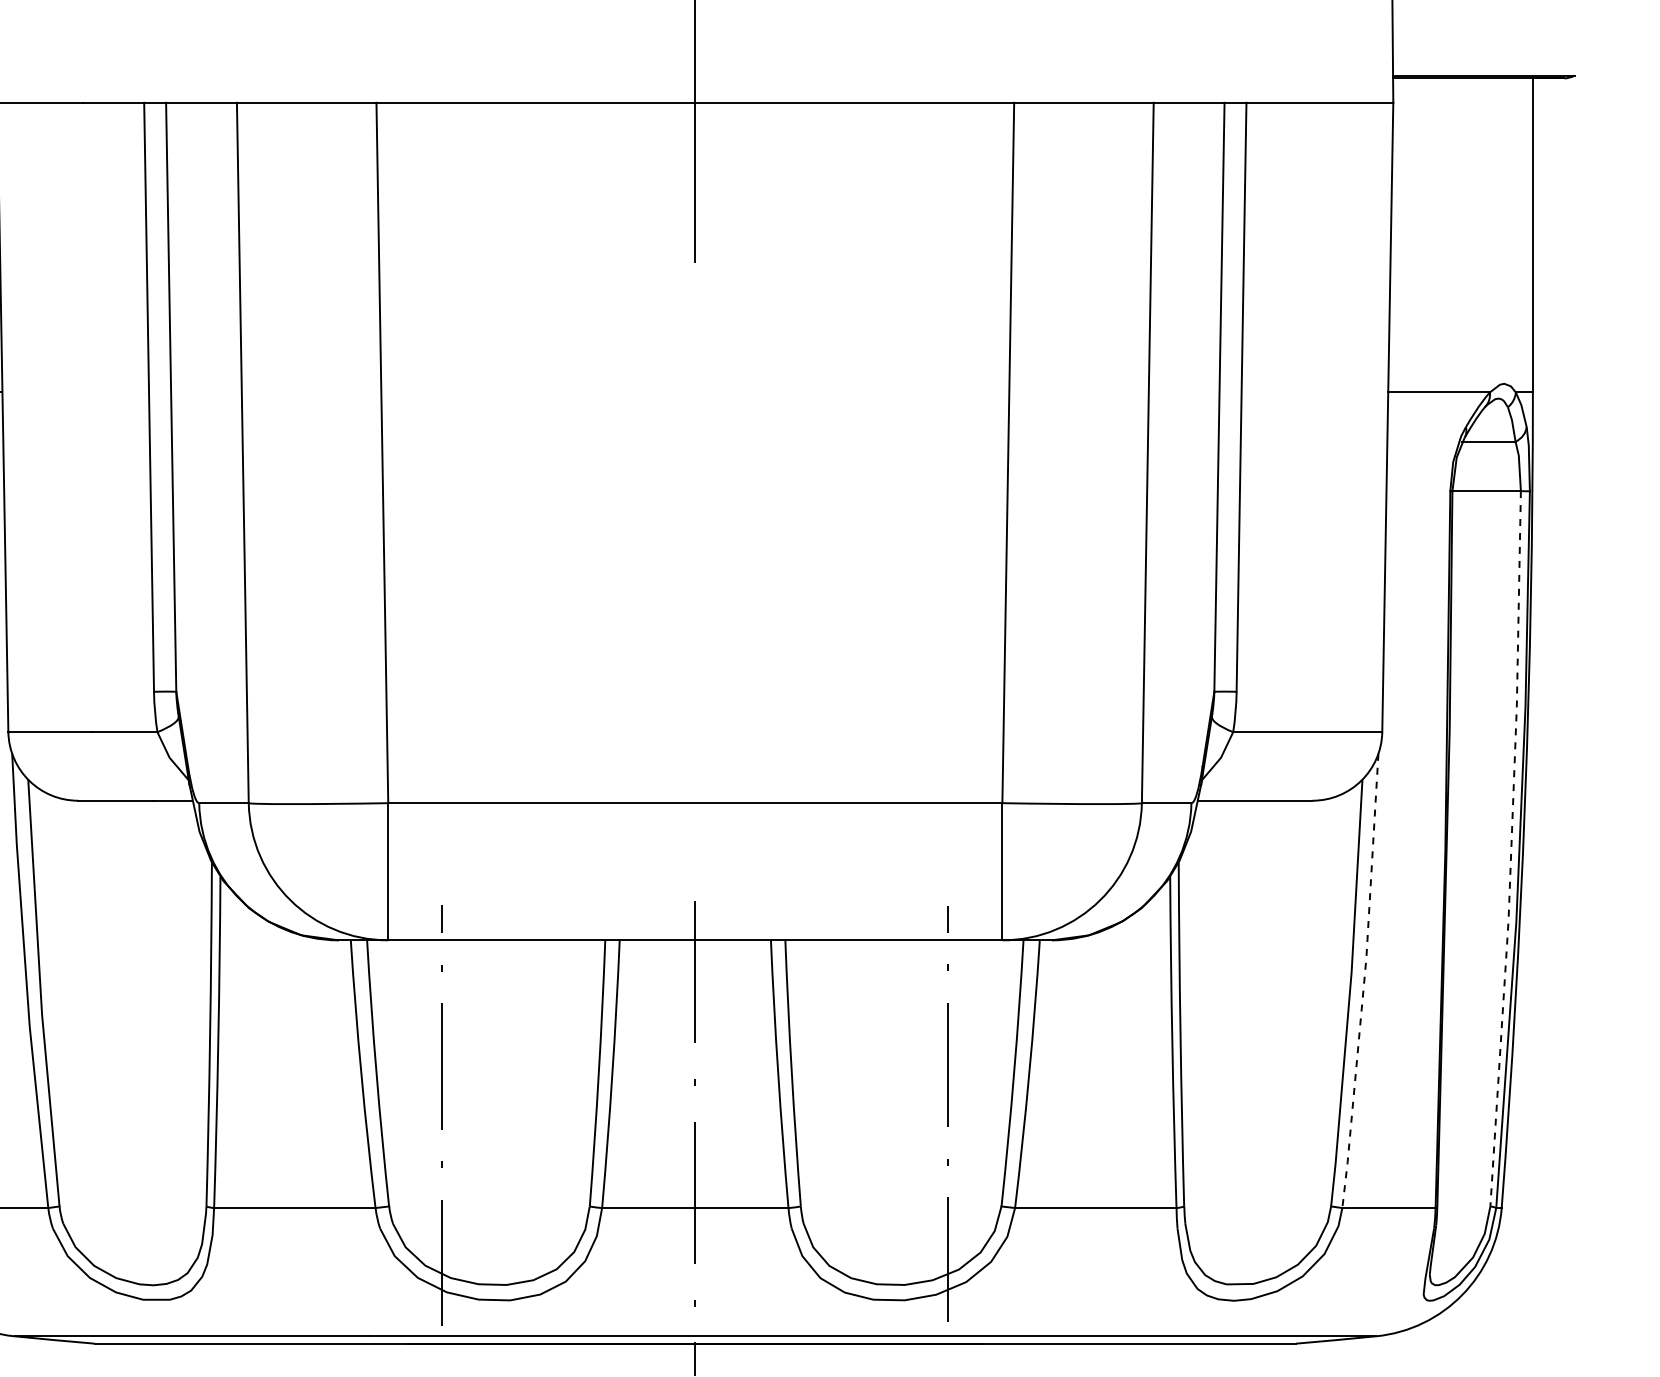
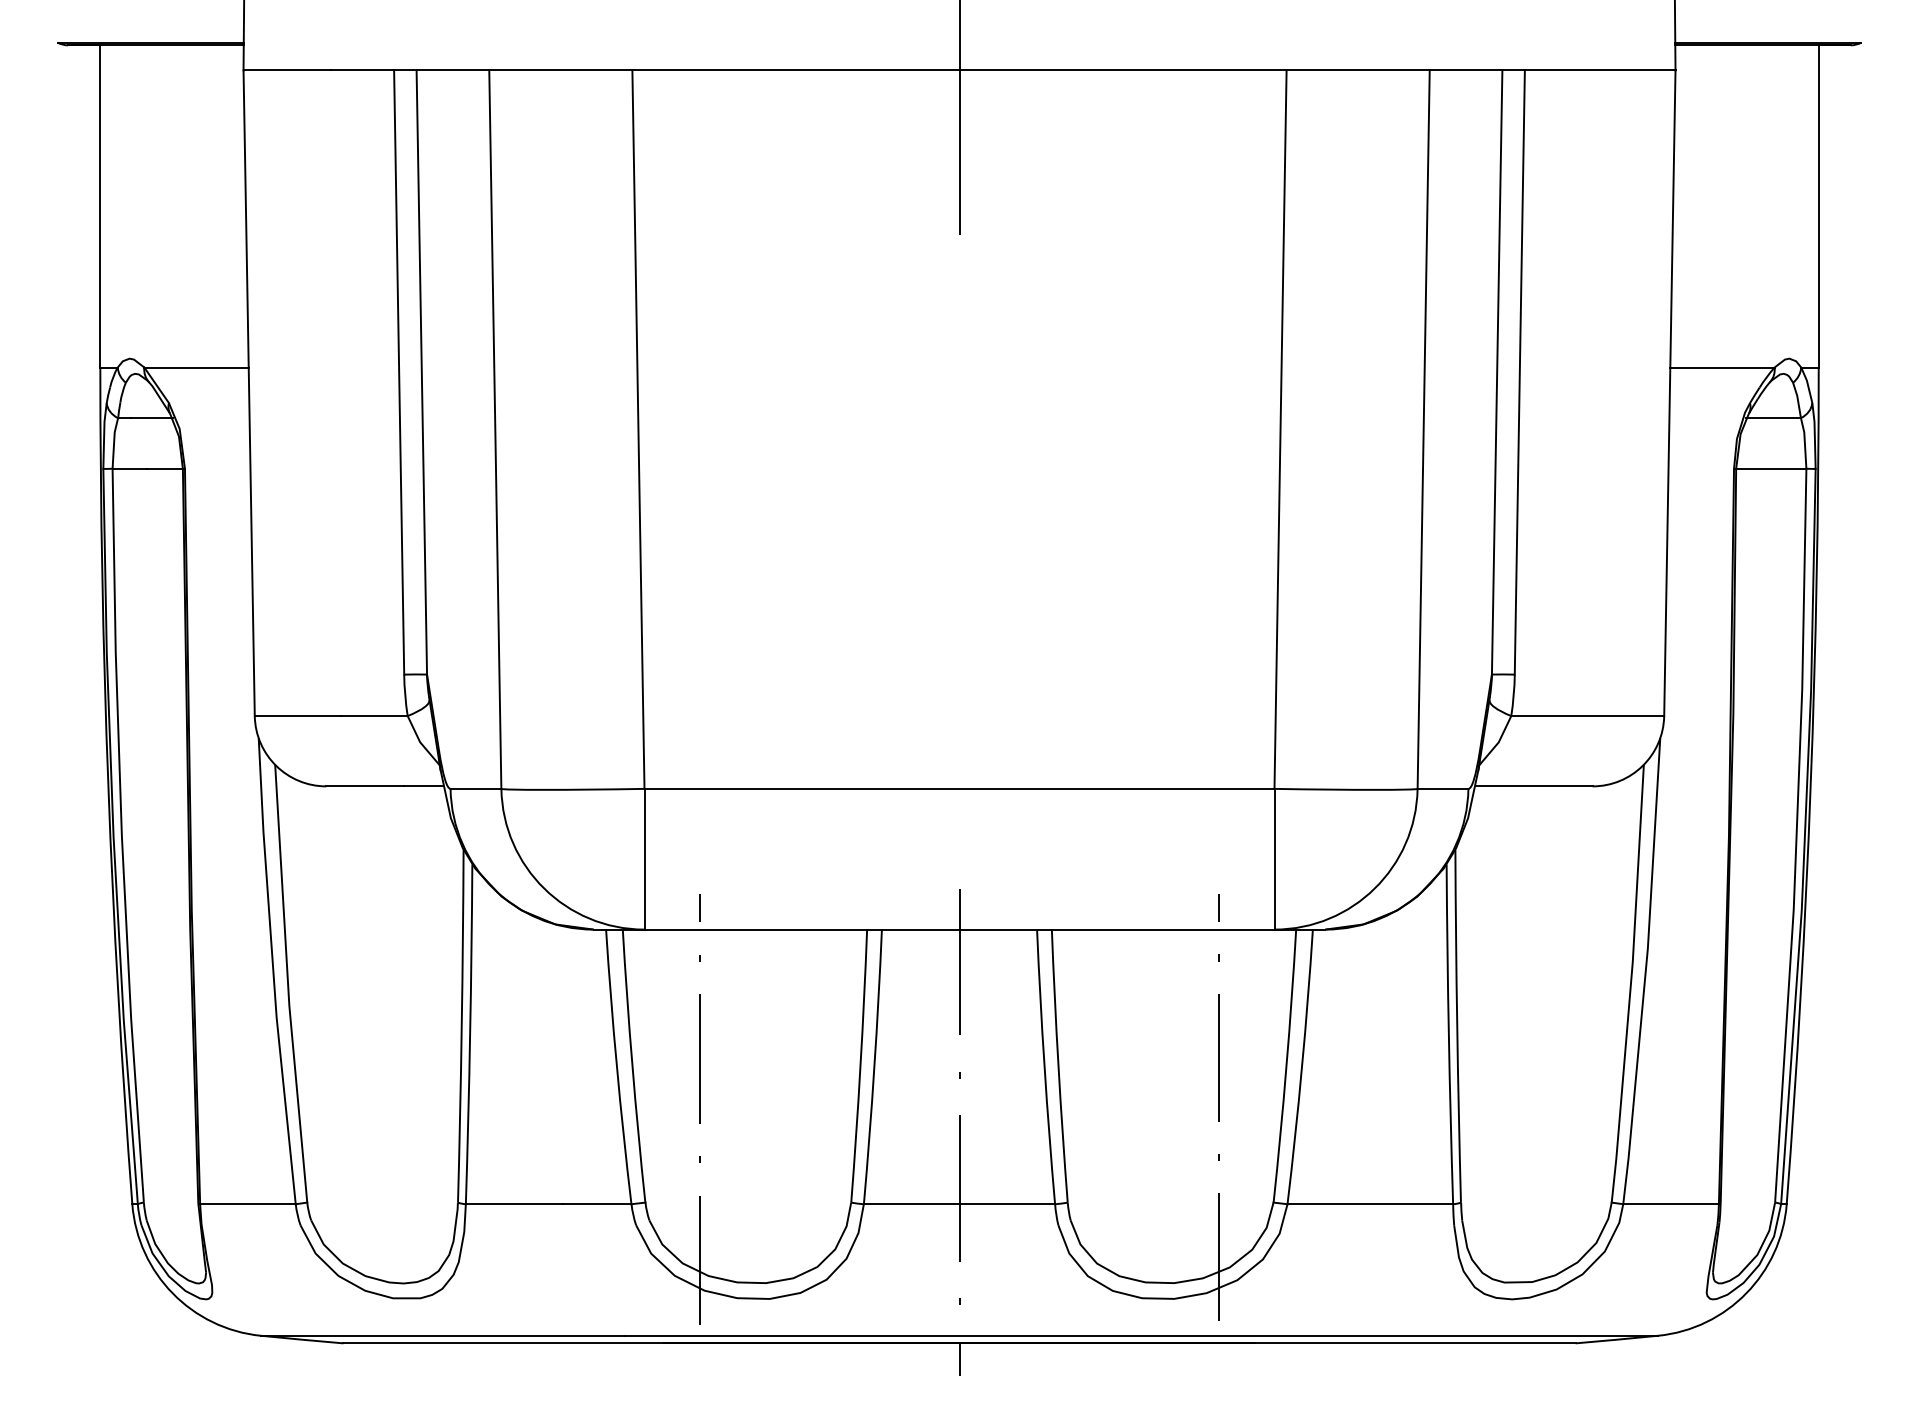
line: (1511, 848) -> (1796, 835), dashed -> solid
line: (1364, 982) -> (1645, 972), dashed -> solid

